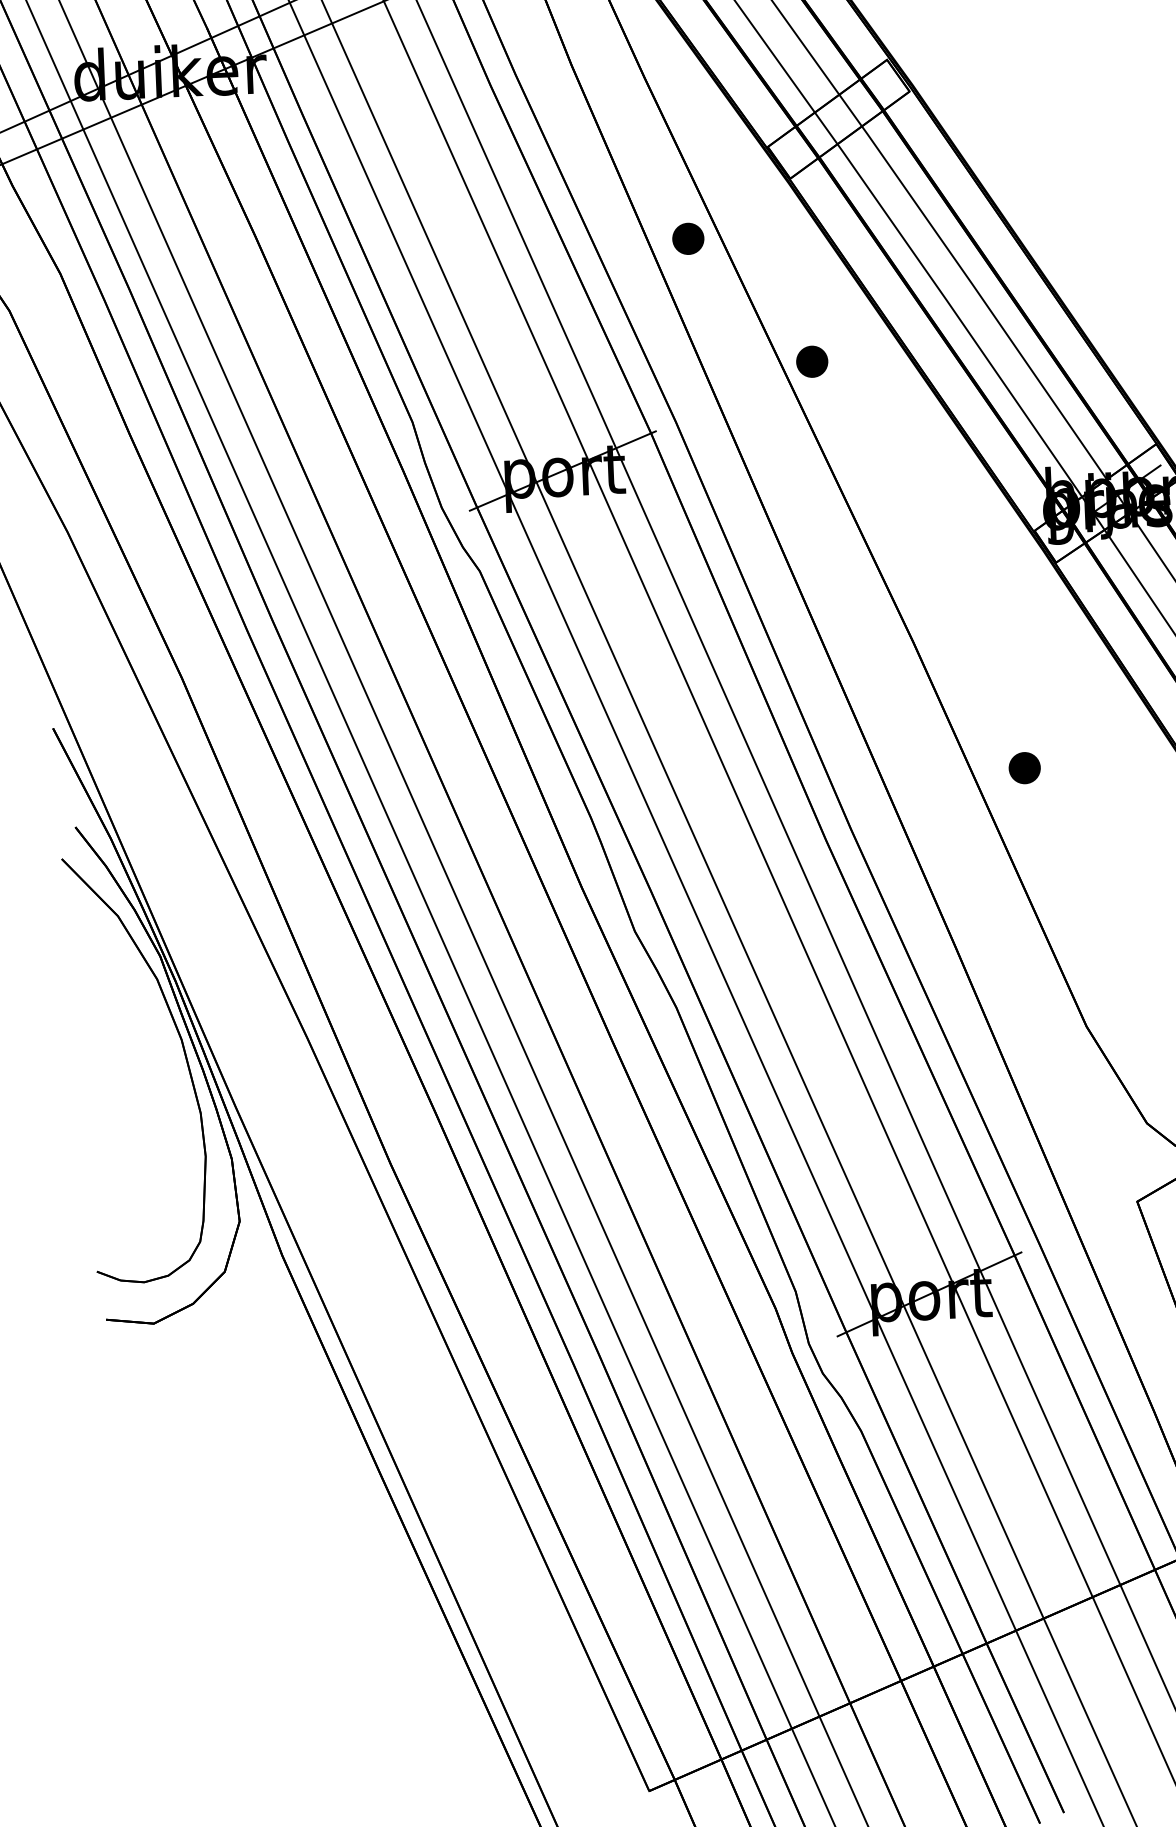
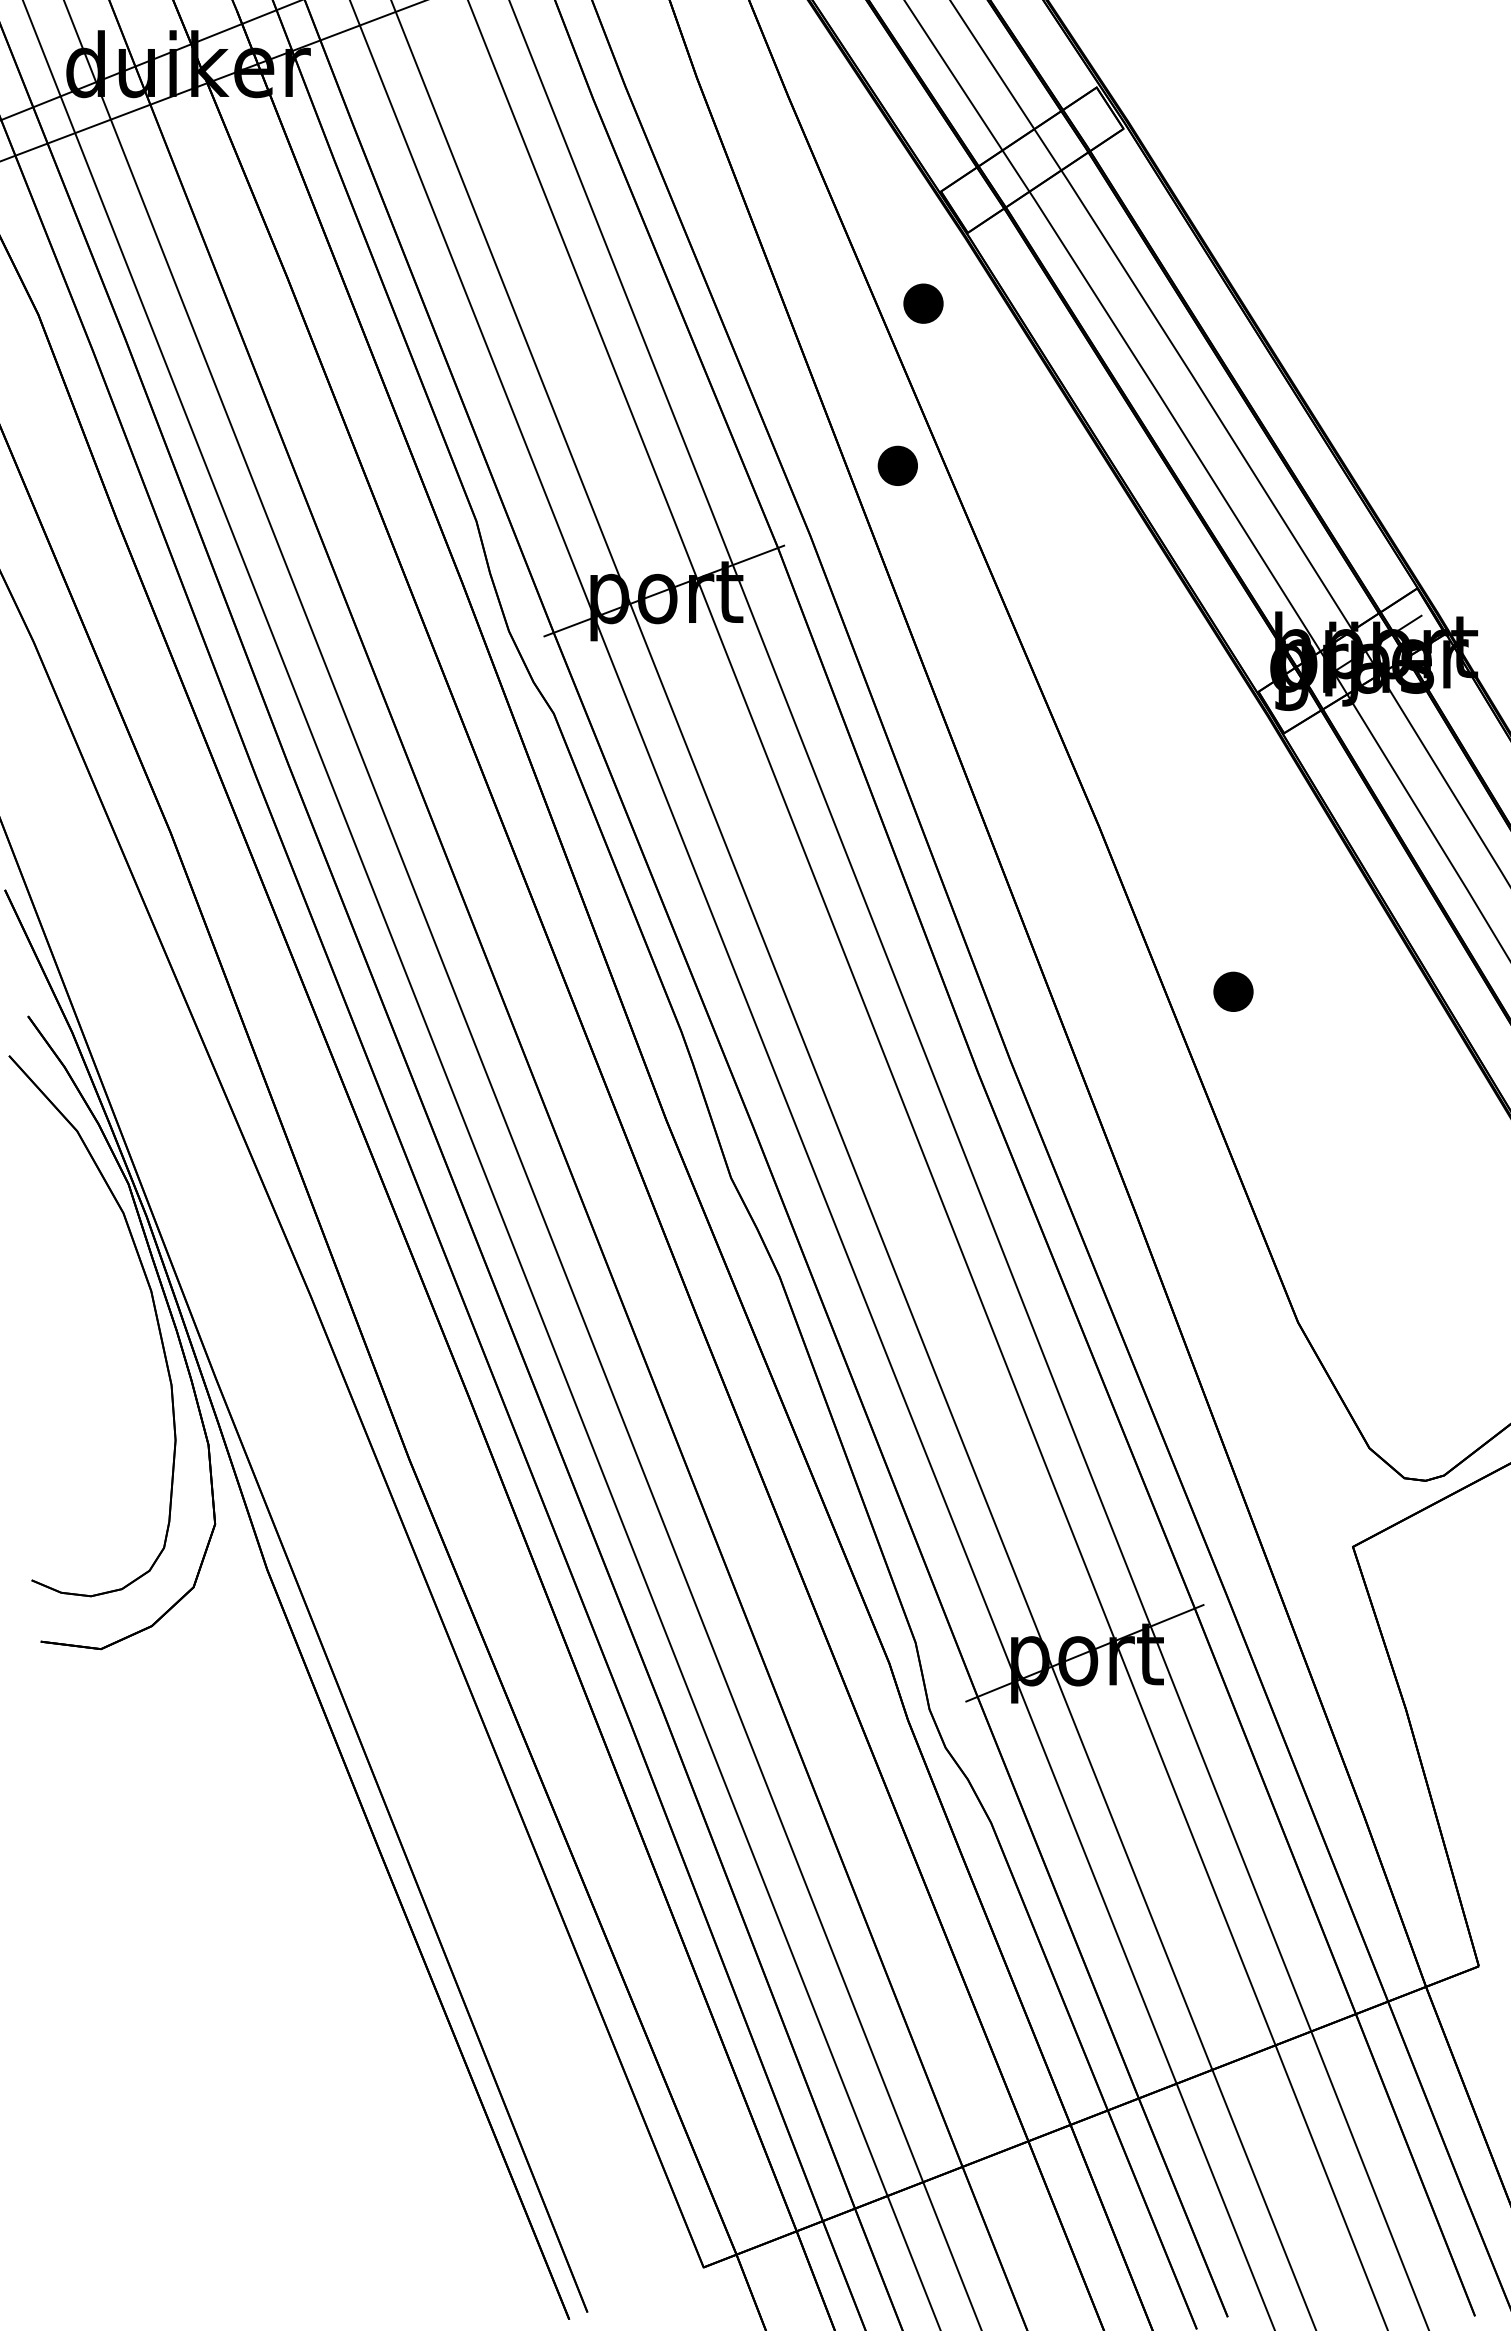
part: (688, 238) -> (923, 303), moved
part: (811, 361) -> (897, 465), moved

